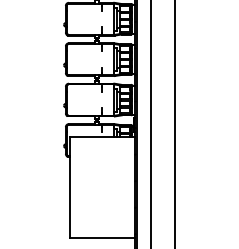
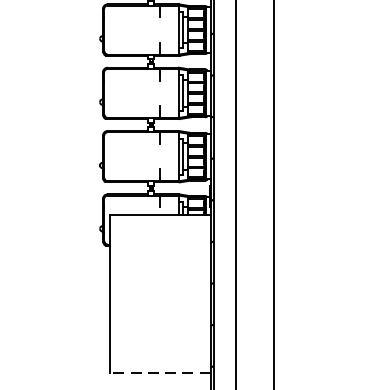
line: (101, 238) -> (158, 373), solid -> dashed

